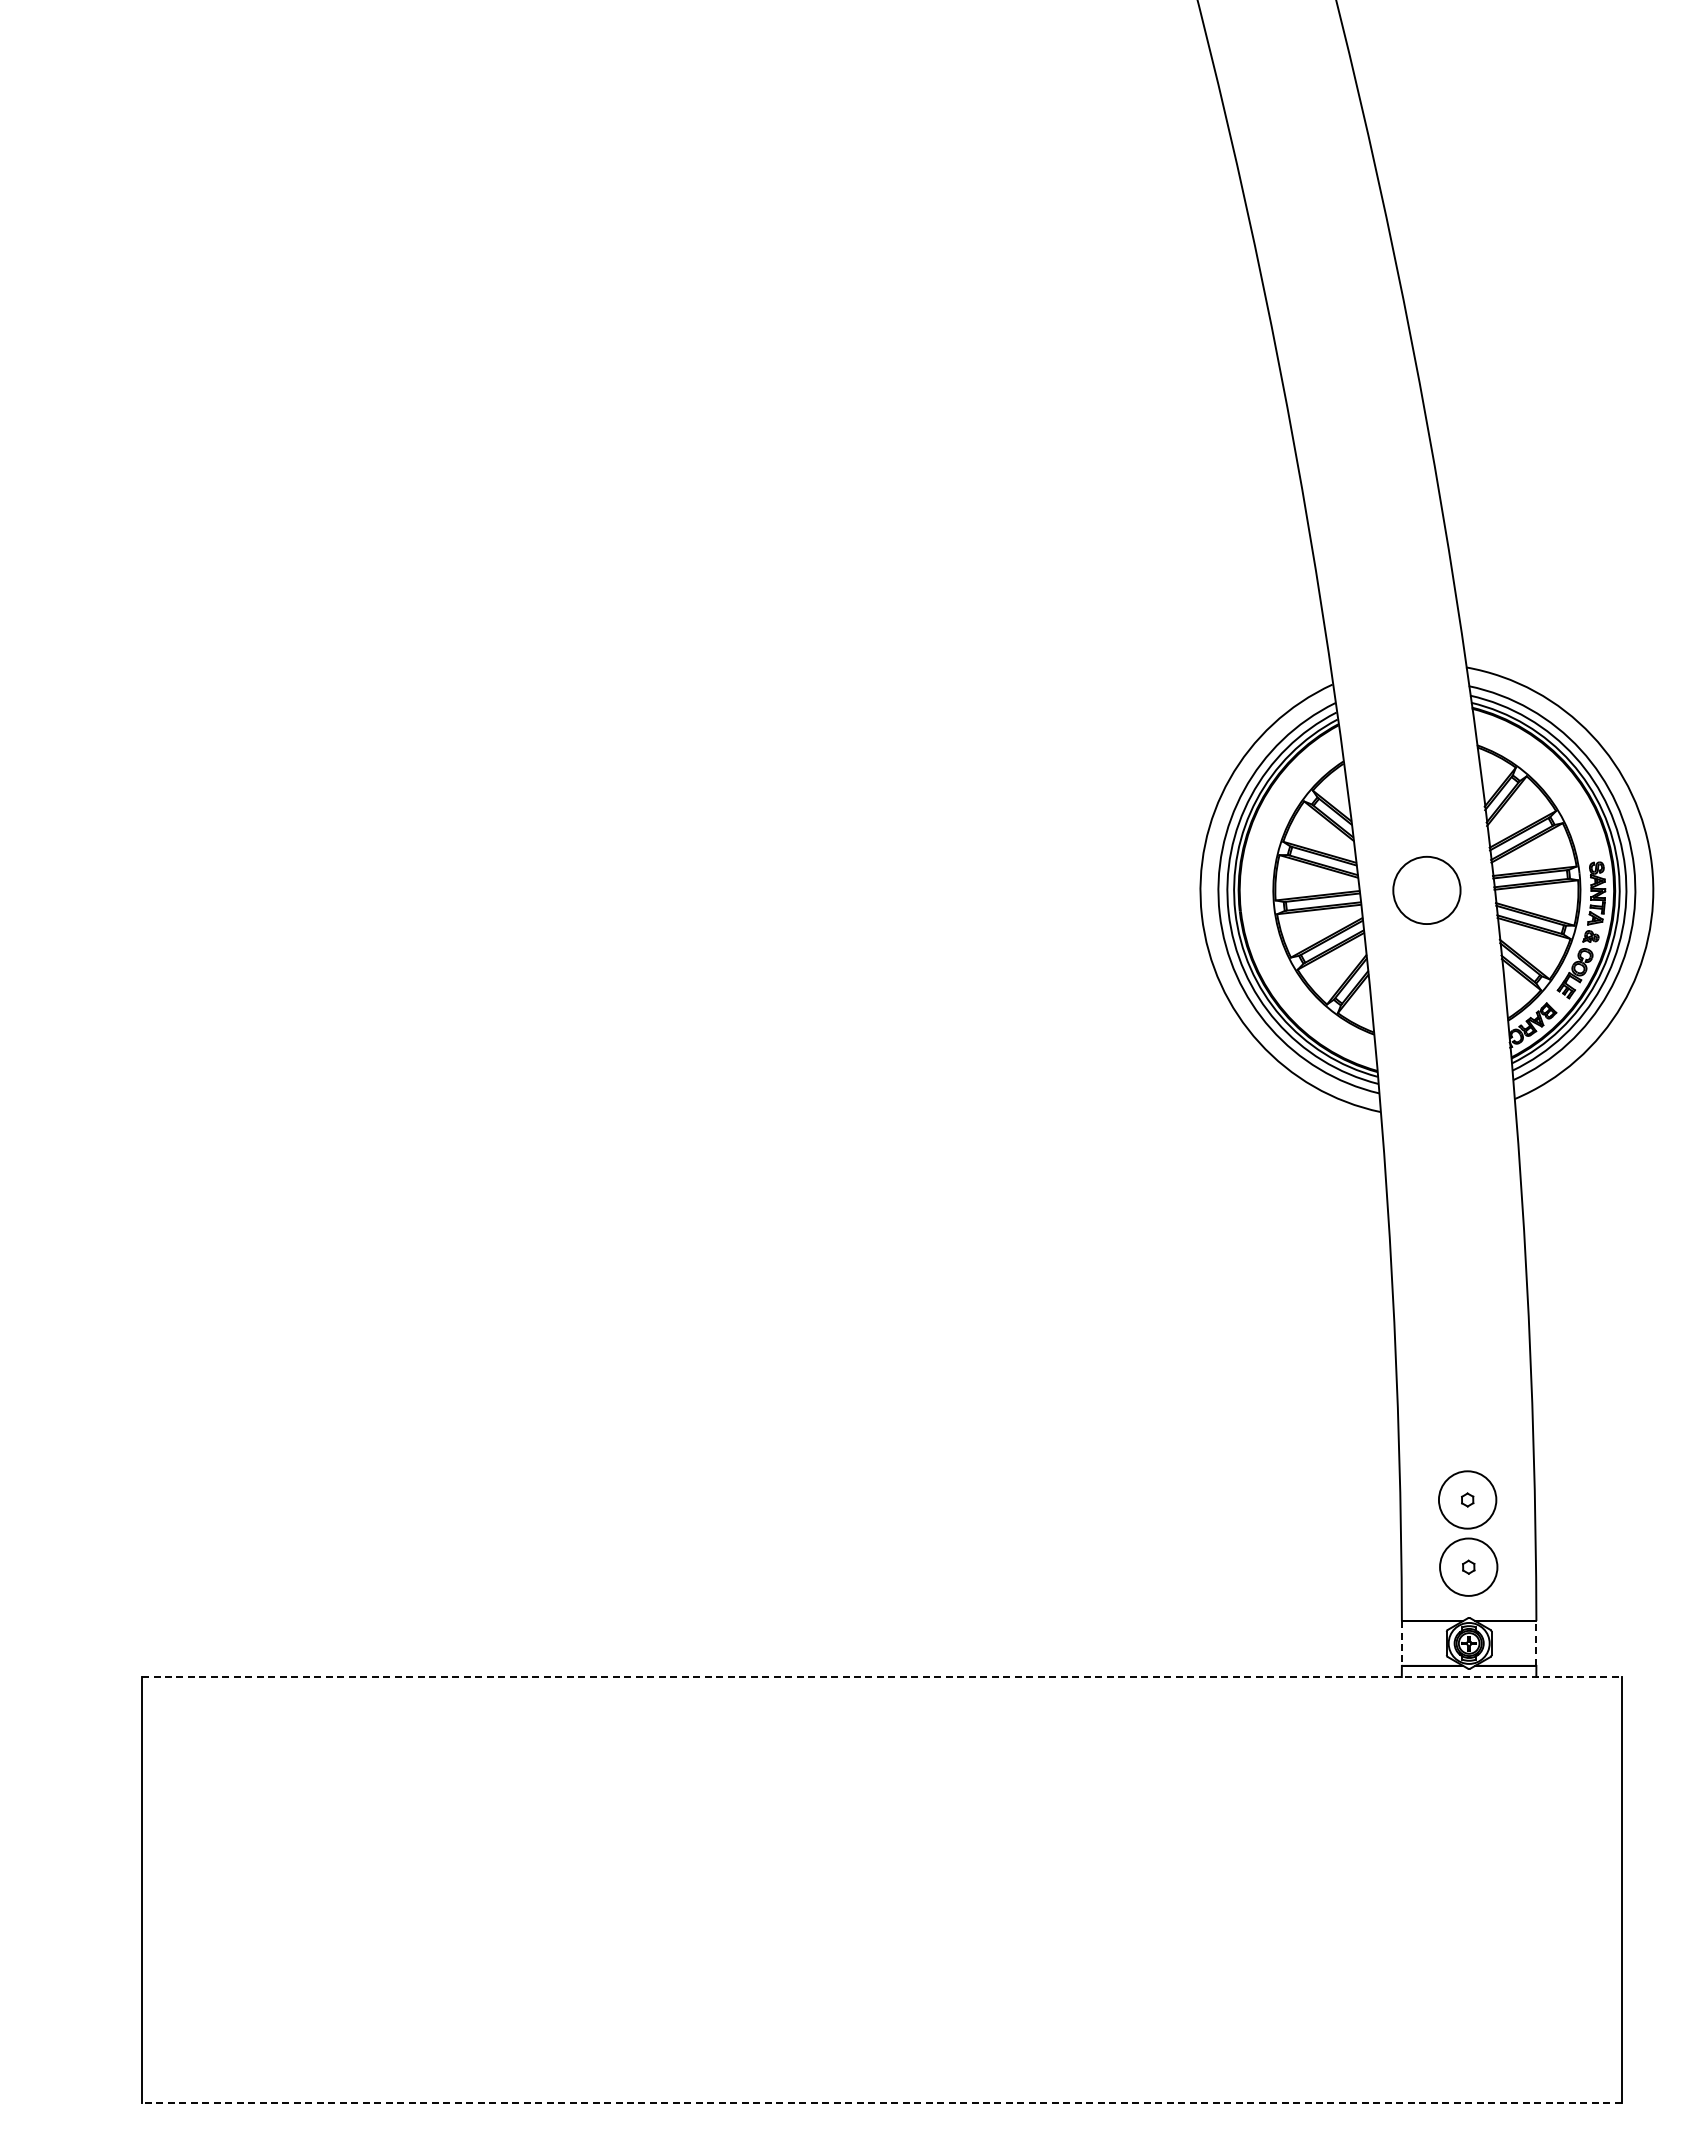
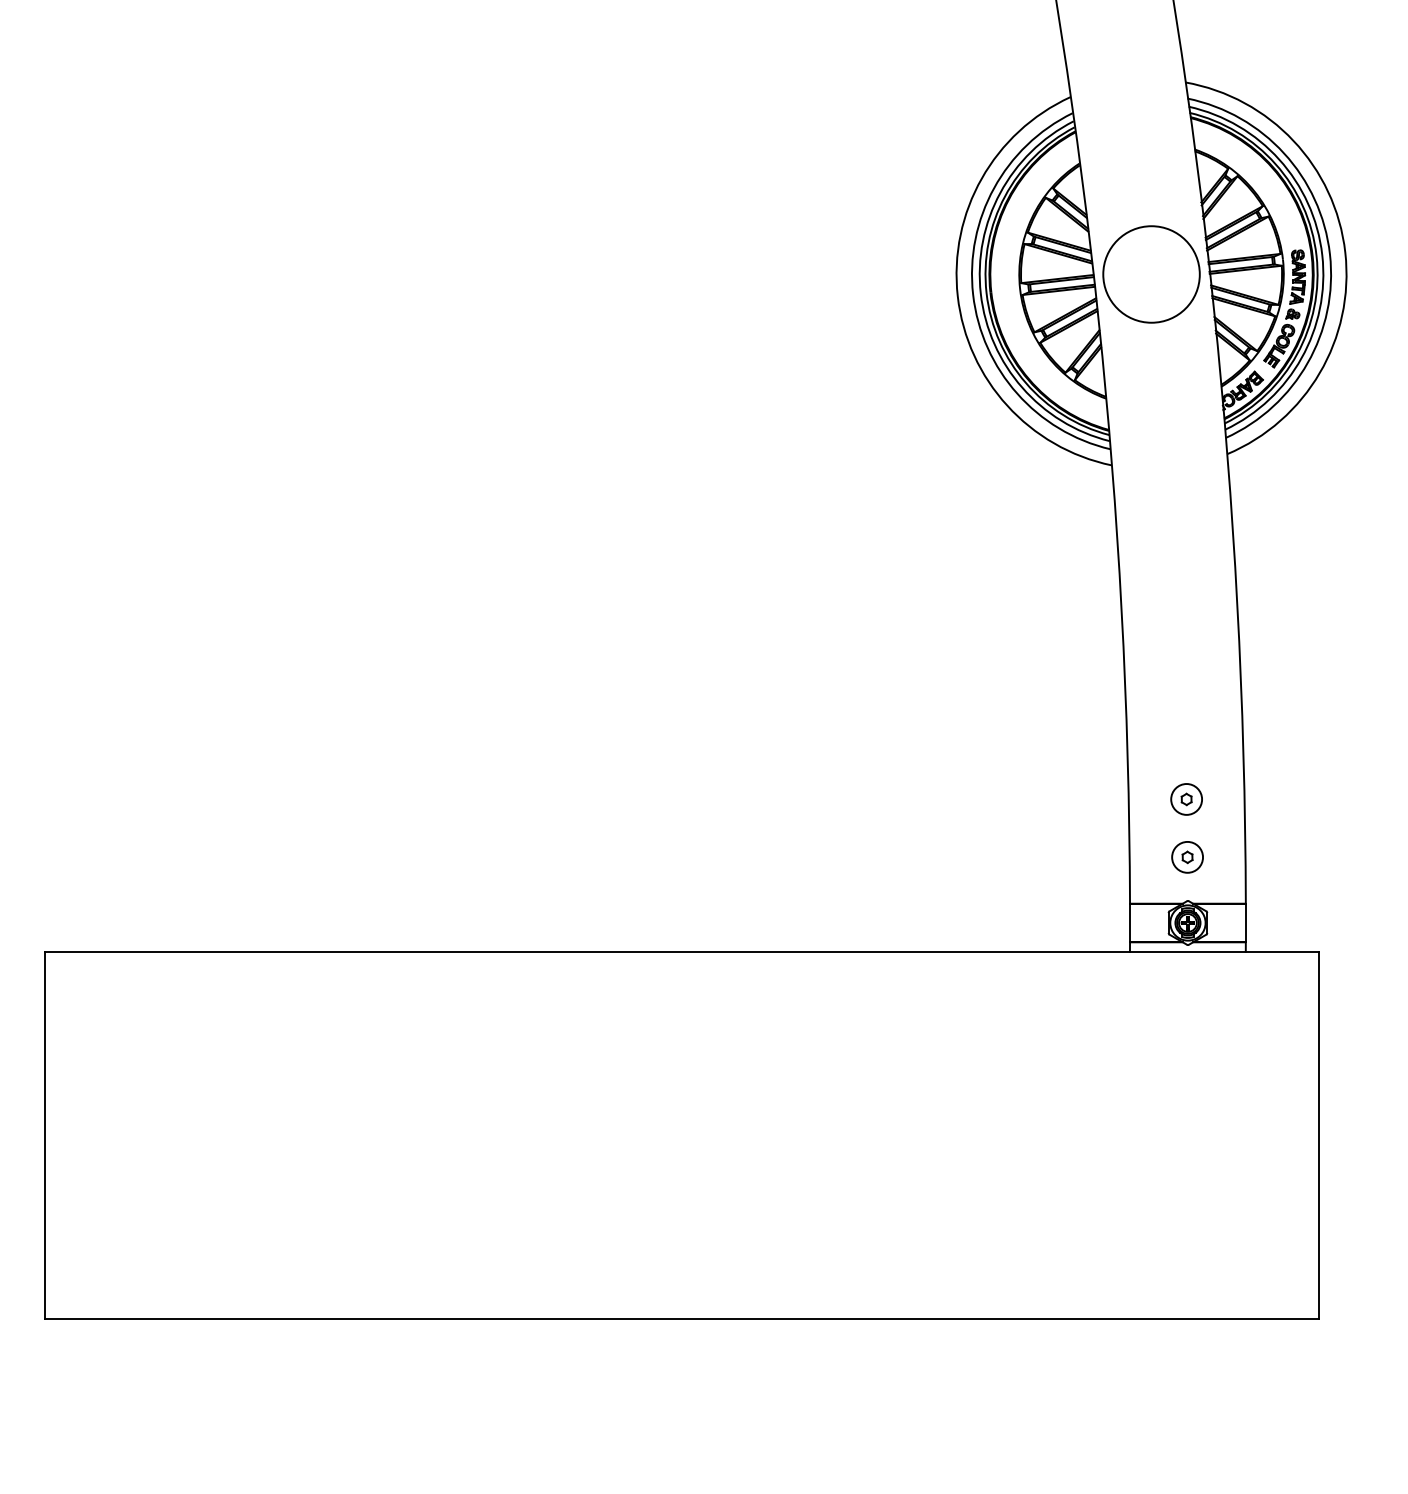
circle: (1426, 890) -> (1151, 274), size x1.67
circle: (1467, 1499) -> (1186, 799), size x0.62
circle: (1468, 1567) -> (1187, 857), size x0.62
line: (1536, 1642) -> (1245, 922), dashed -> solid
line: (1401, 1643) -> (1129, 923), dashed -> solid
line: (881, 1677) -> (681, 952), dashed -> solid
line: (881, 2102) -> (681, 1318), dashed -> solid

